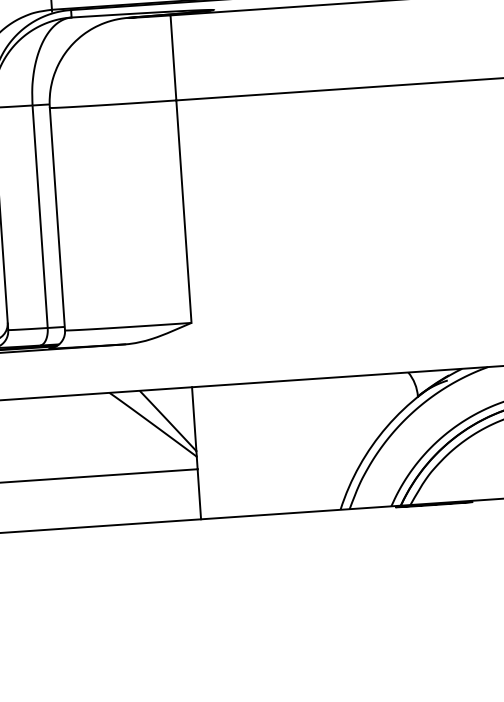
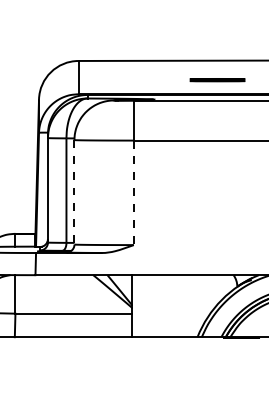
line: (183, 213) -> (133, 193), solid -> dashed
line: (57, 219) -> (74, 192), solid -> dashed

